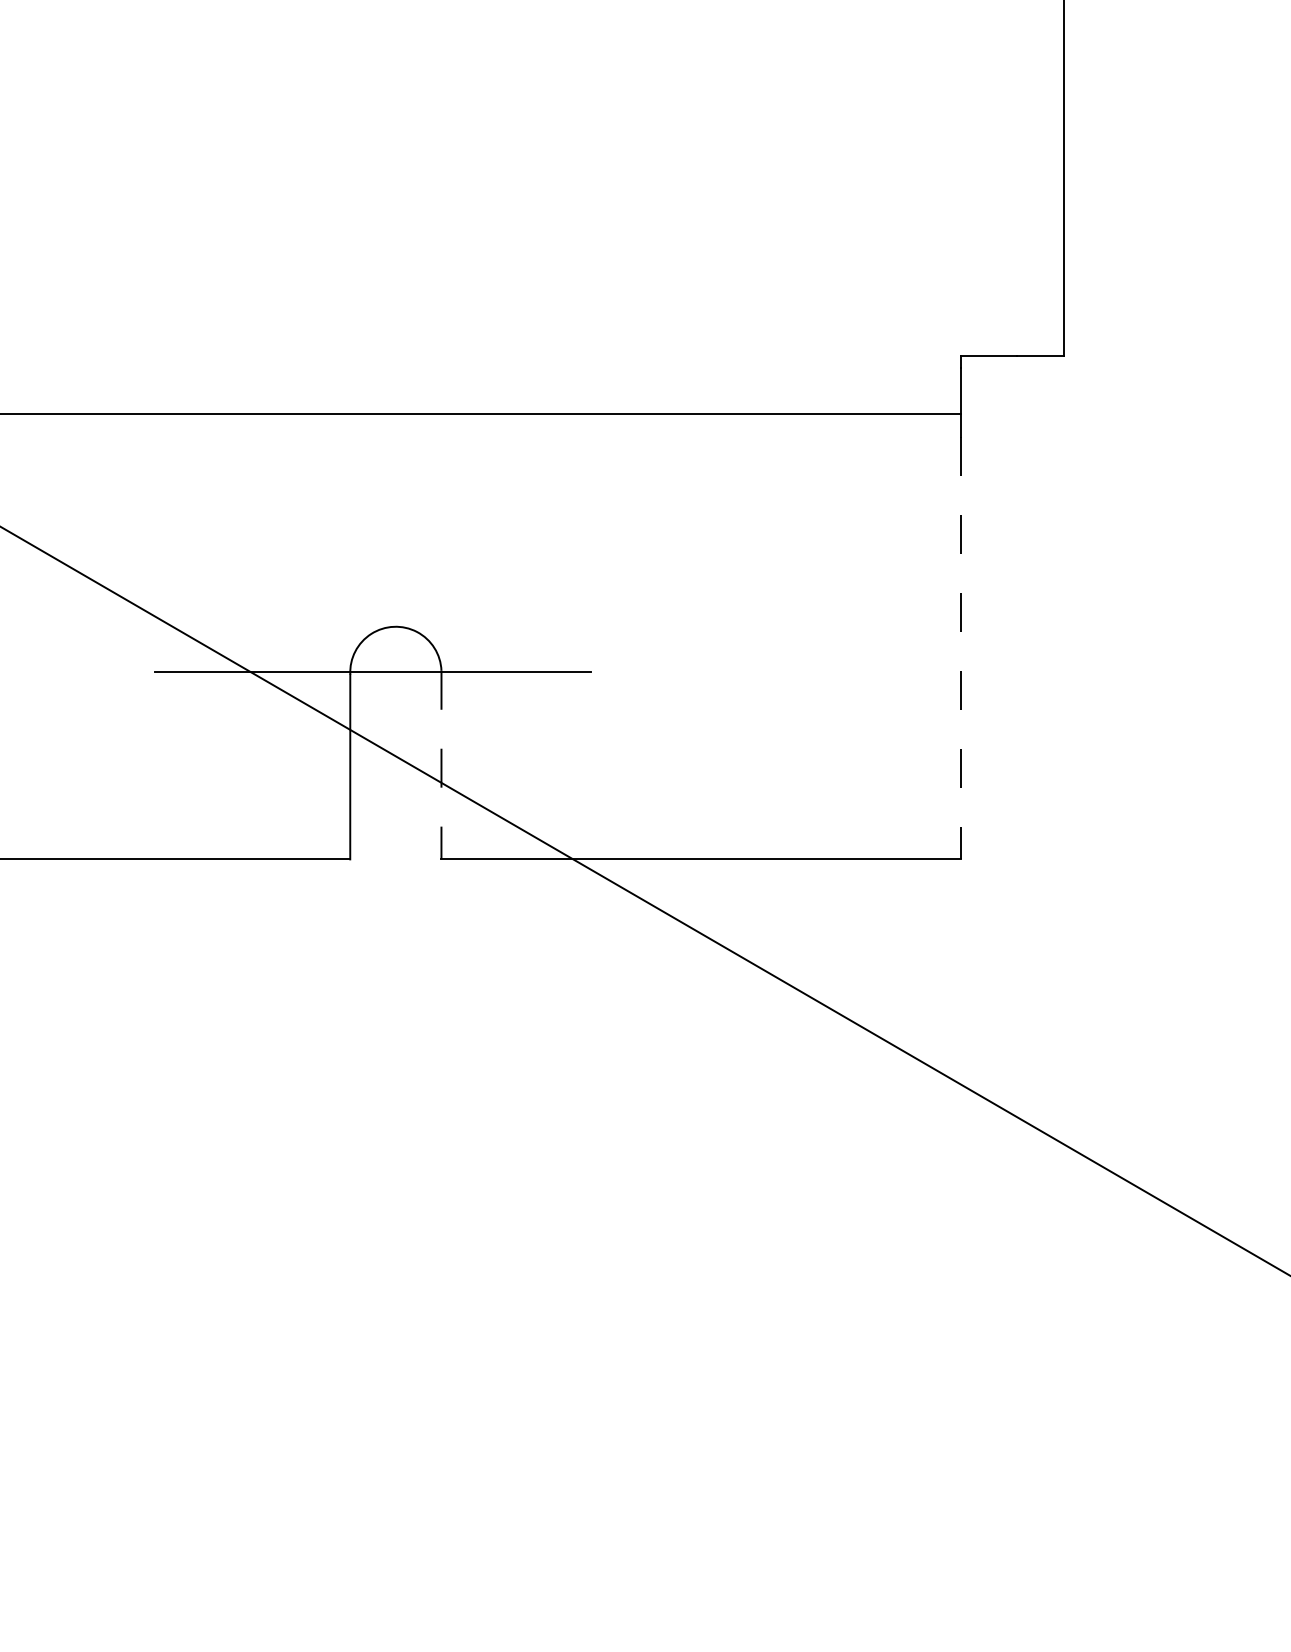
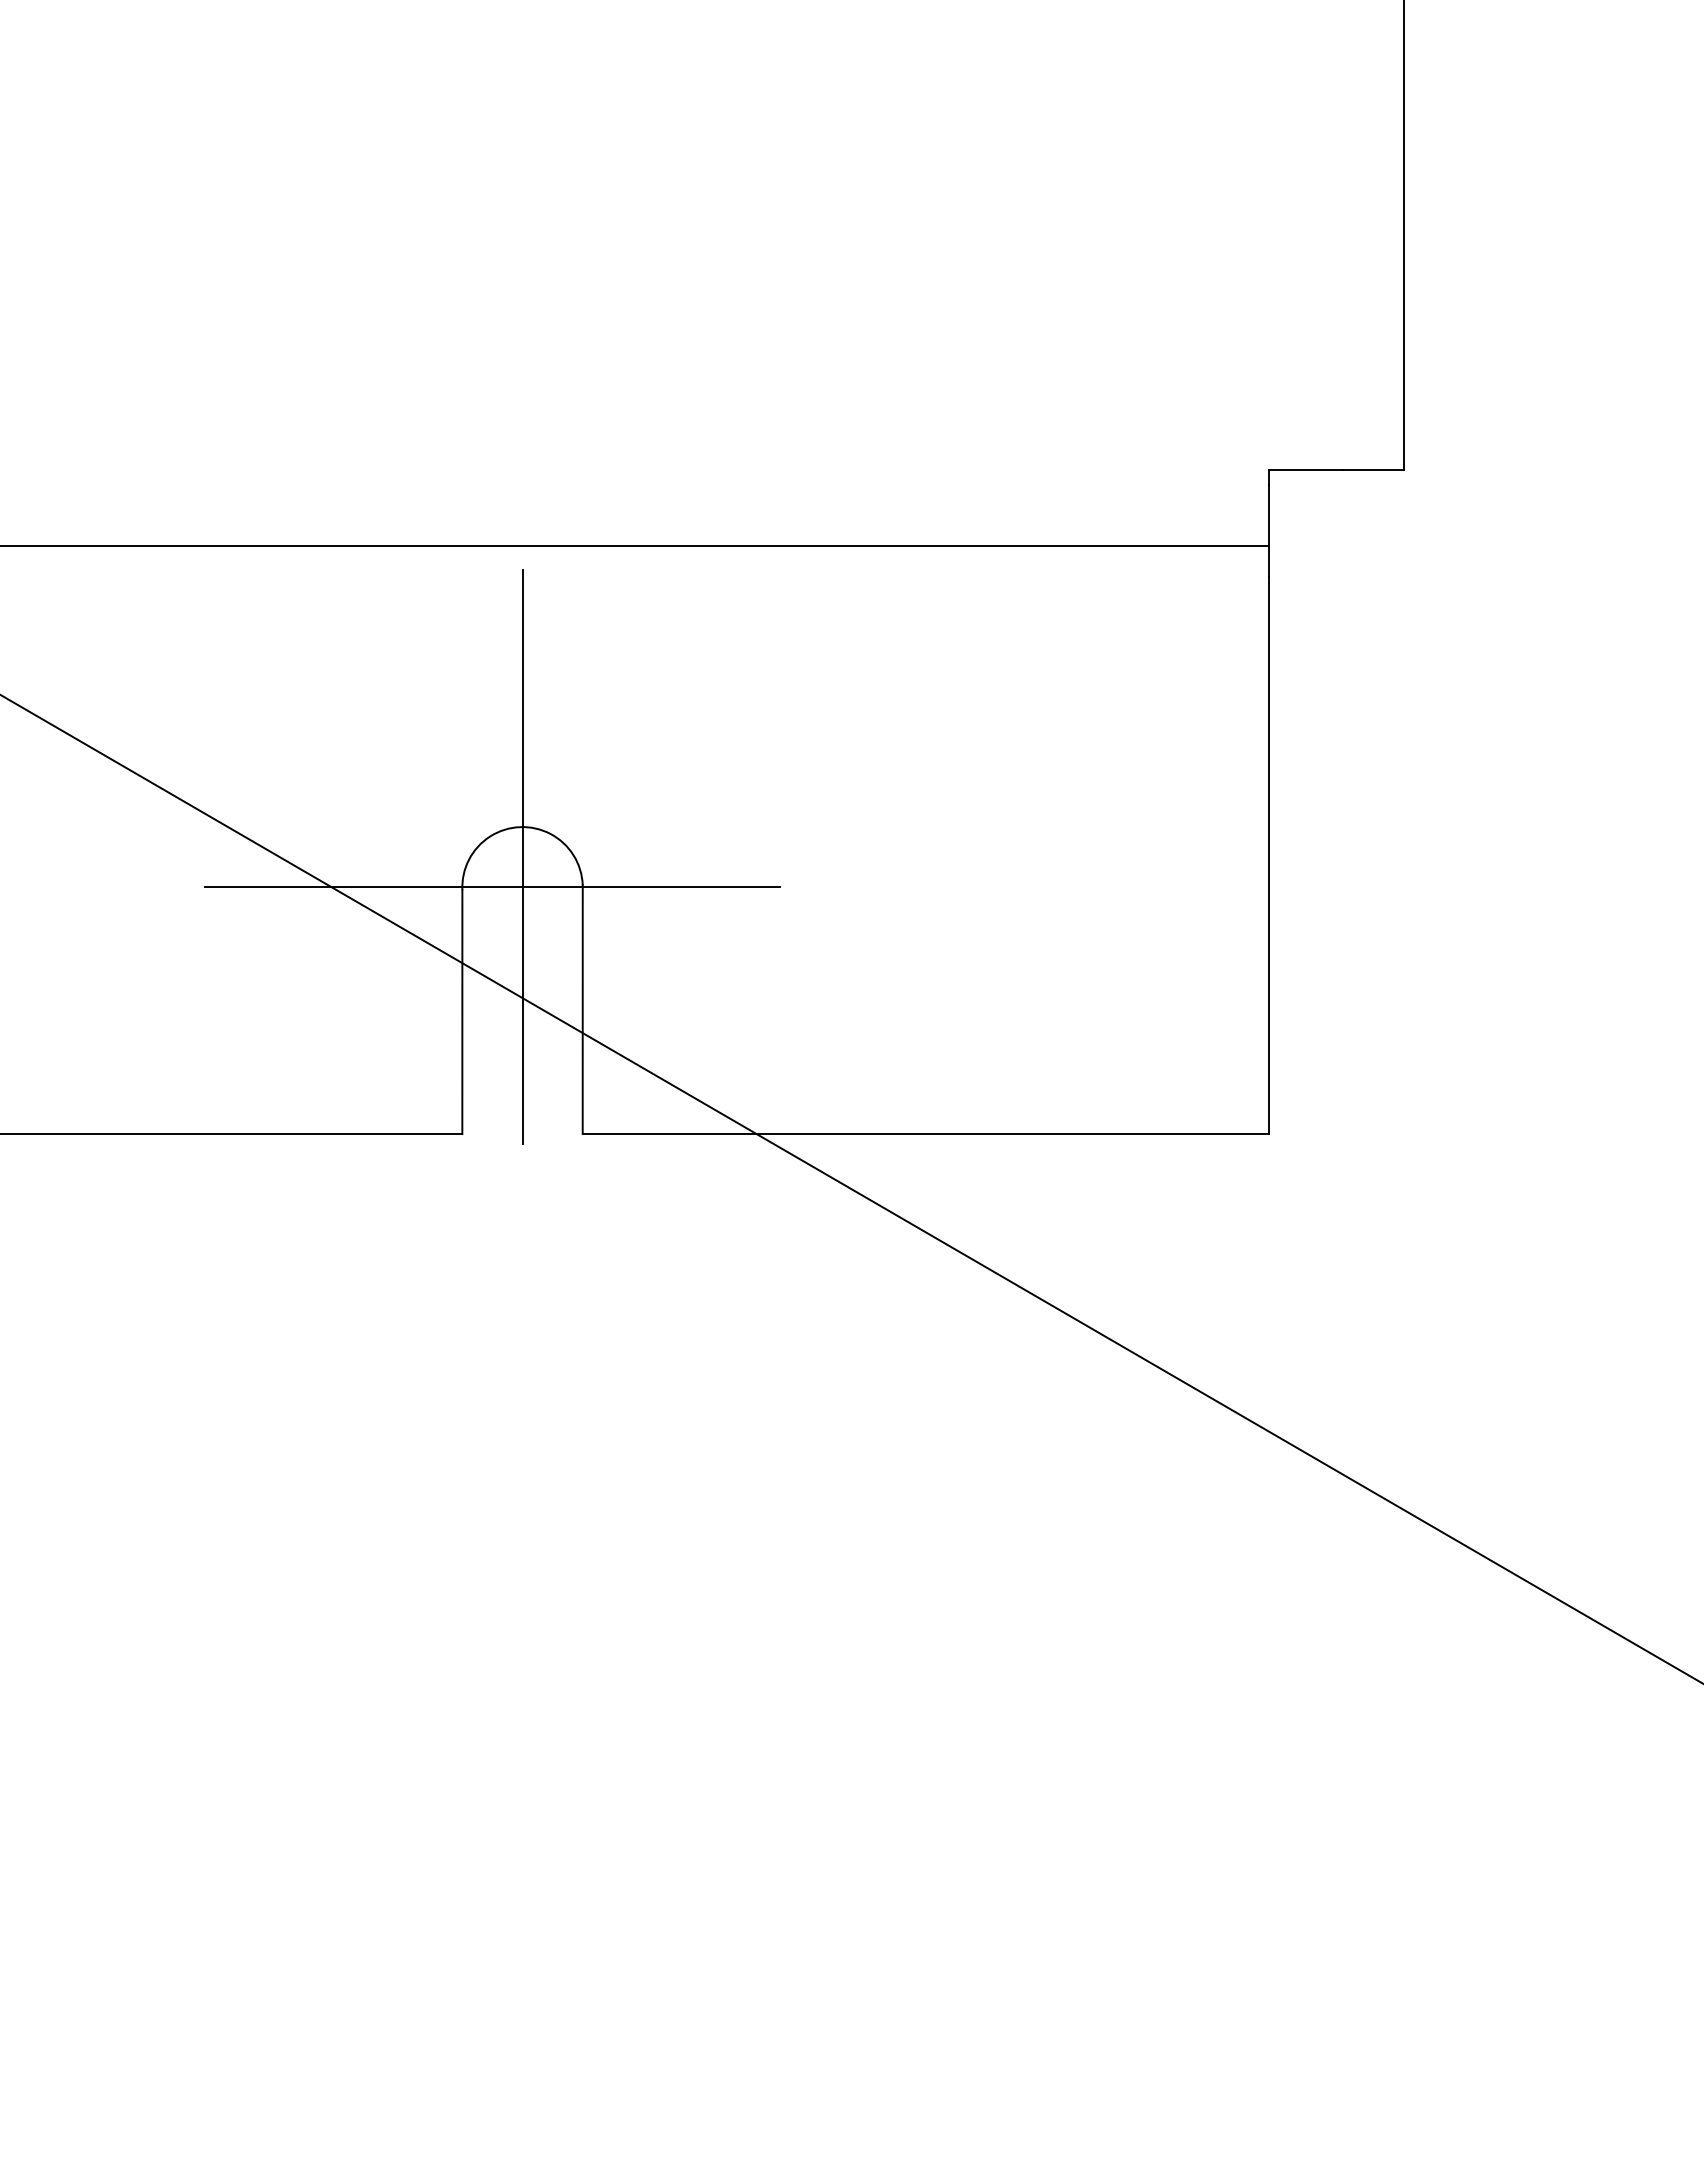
line: (961, 648) -> (1268, 855), dashed -> solid
line: (395, 649) -> (522, 856), added
line: (441, 765) -> (582, 1010), dashed -> solid

